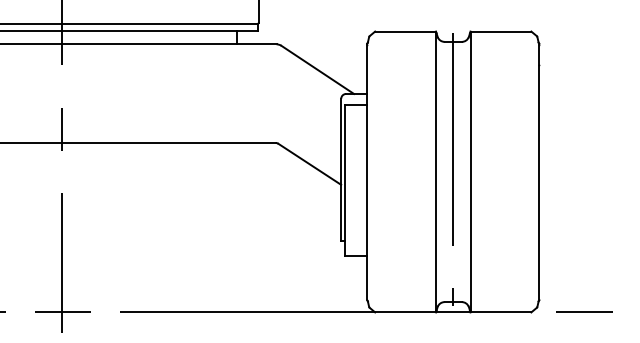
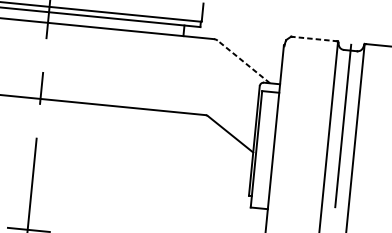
line: (405, 31) -> (314, 38), solid -> dashed
line: (317, 69) -> (243, 61), solid -> dashed

